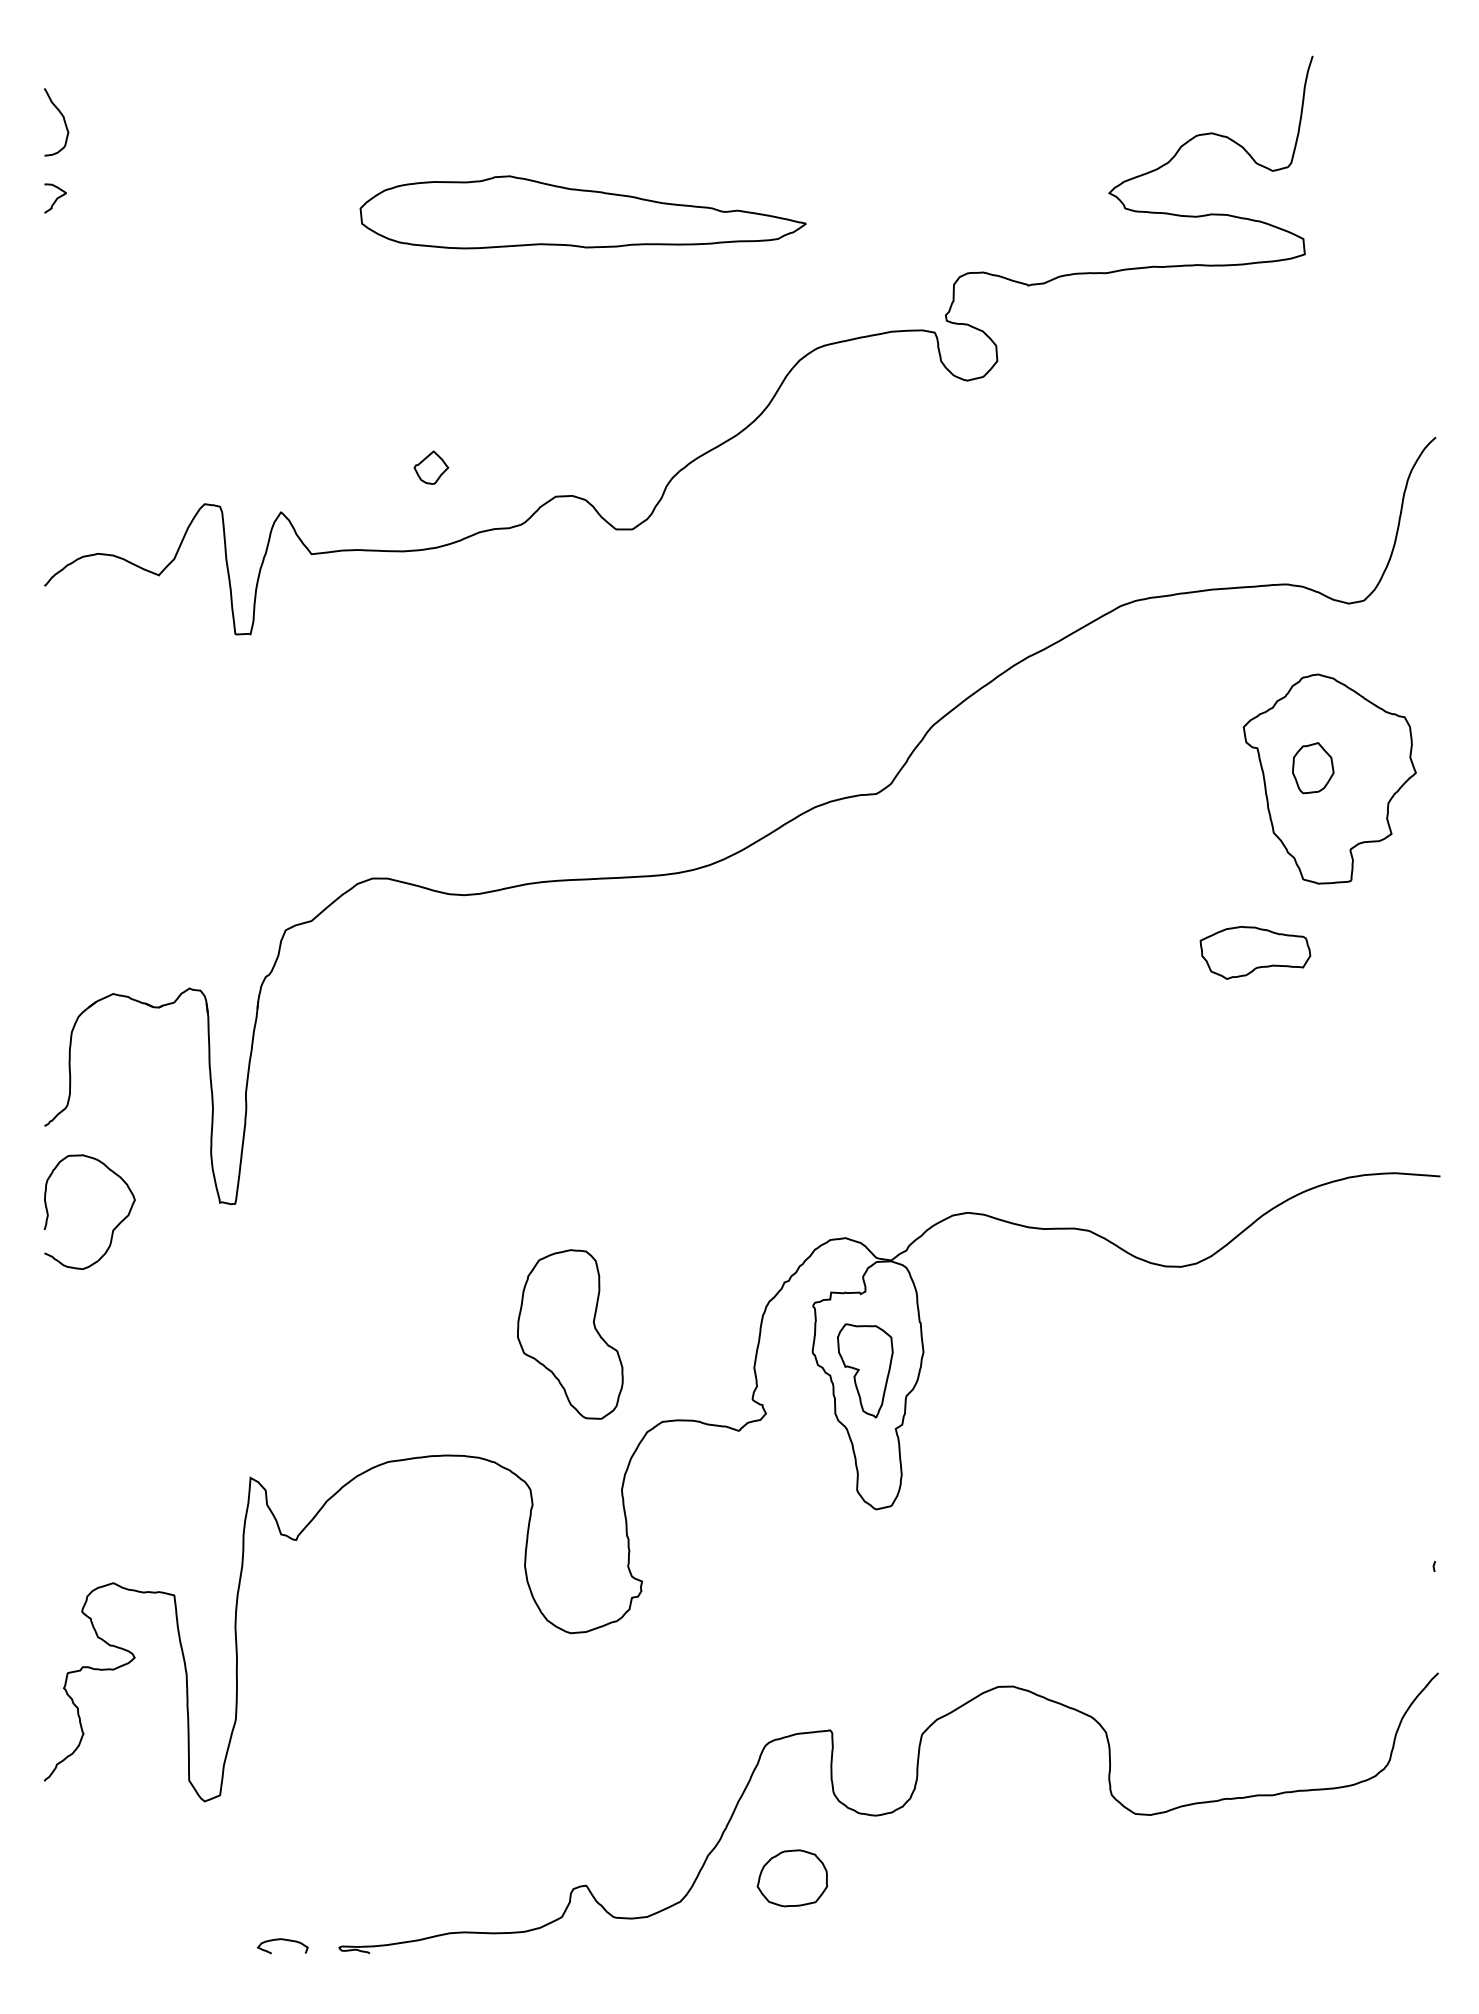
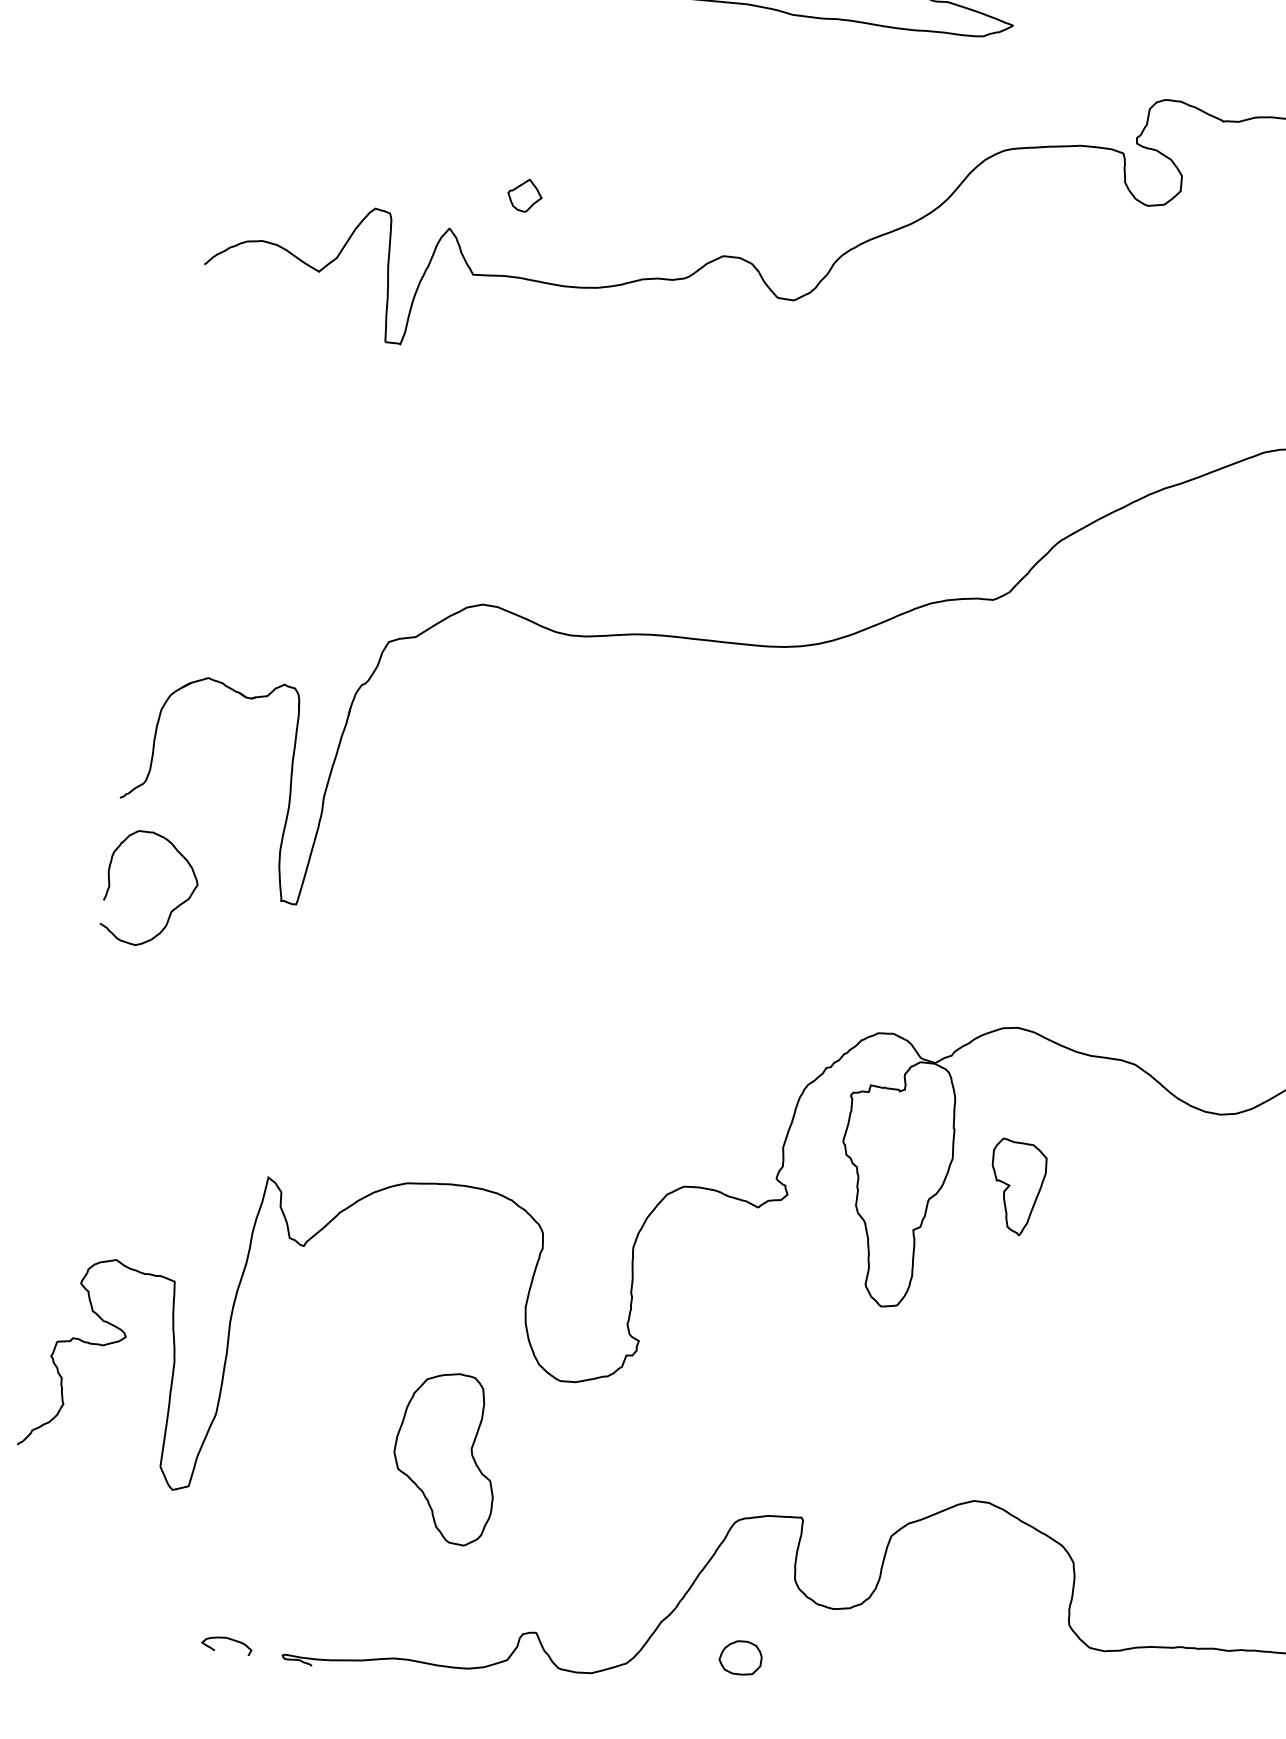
part: (431, 467) -> (525, 195), moved
part: (570, 1334) -> (446, 1457), moved
part: (865, 1370) -> (1016, 1187), moved
part: (791, 1878) -> (740, 1657), size x0.6

